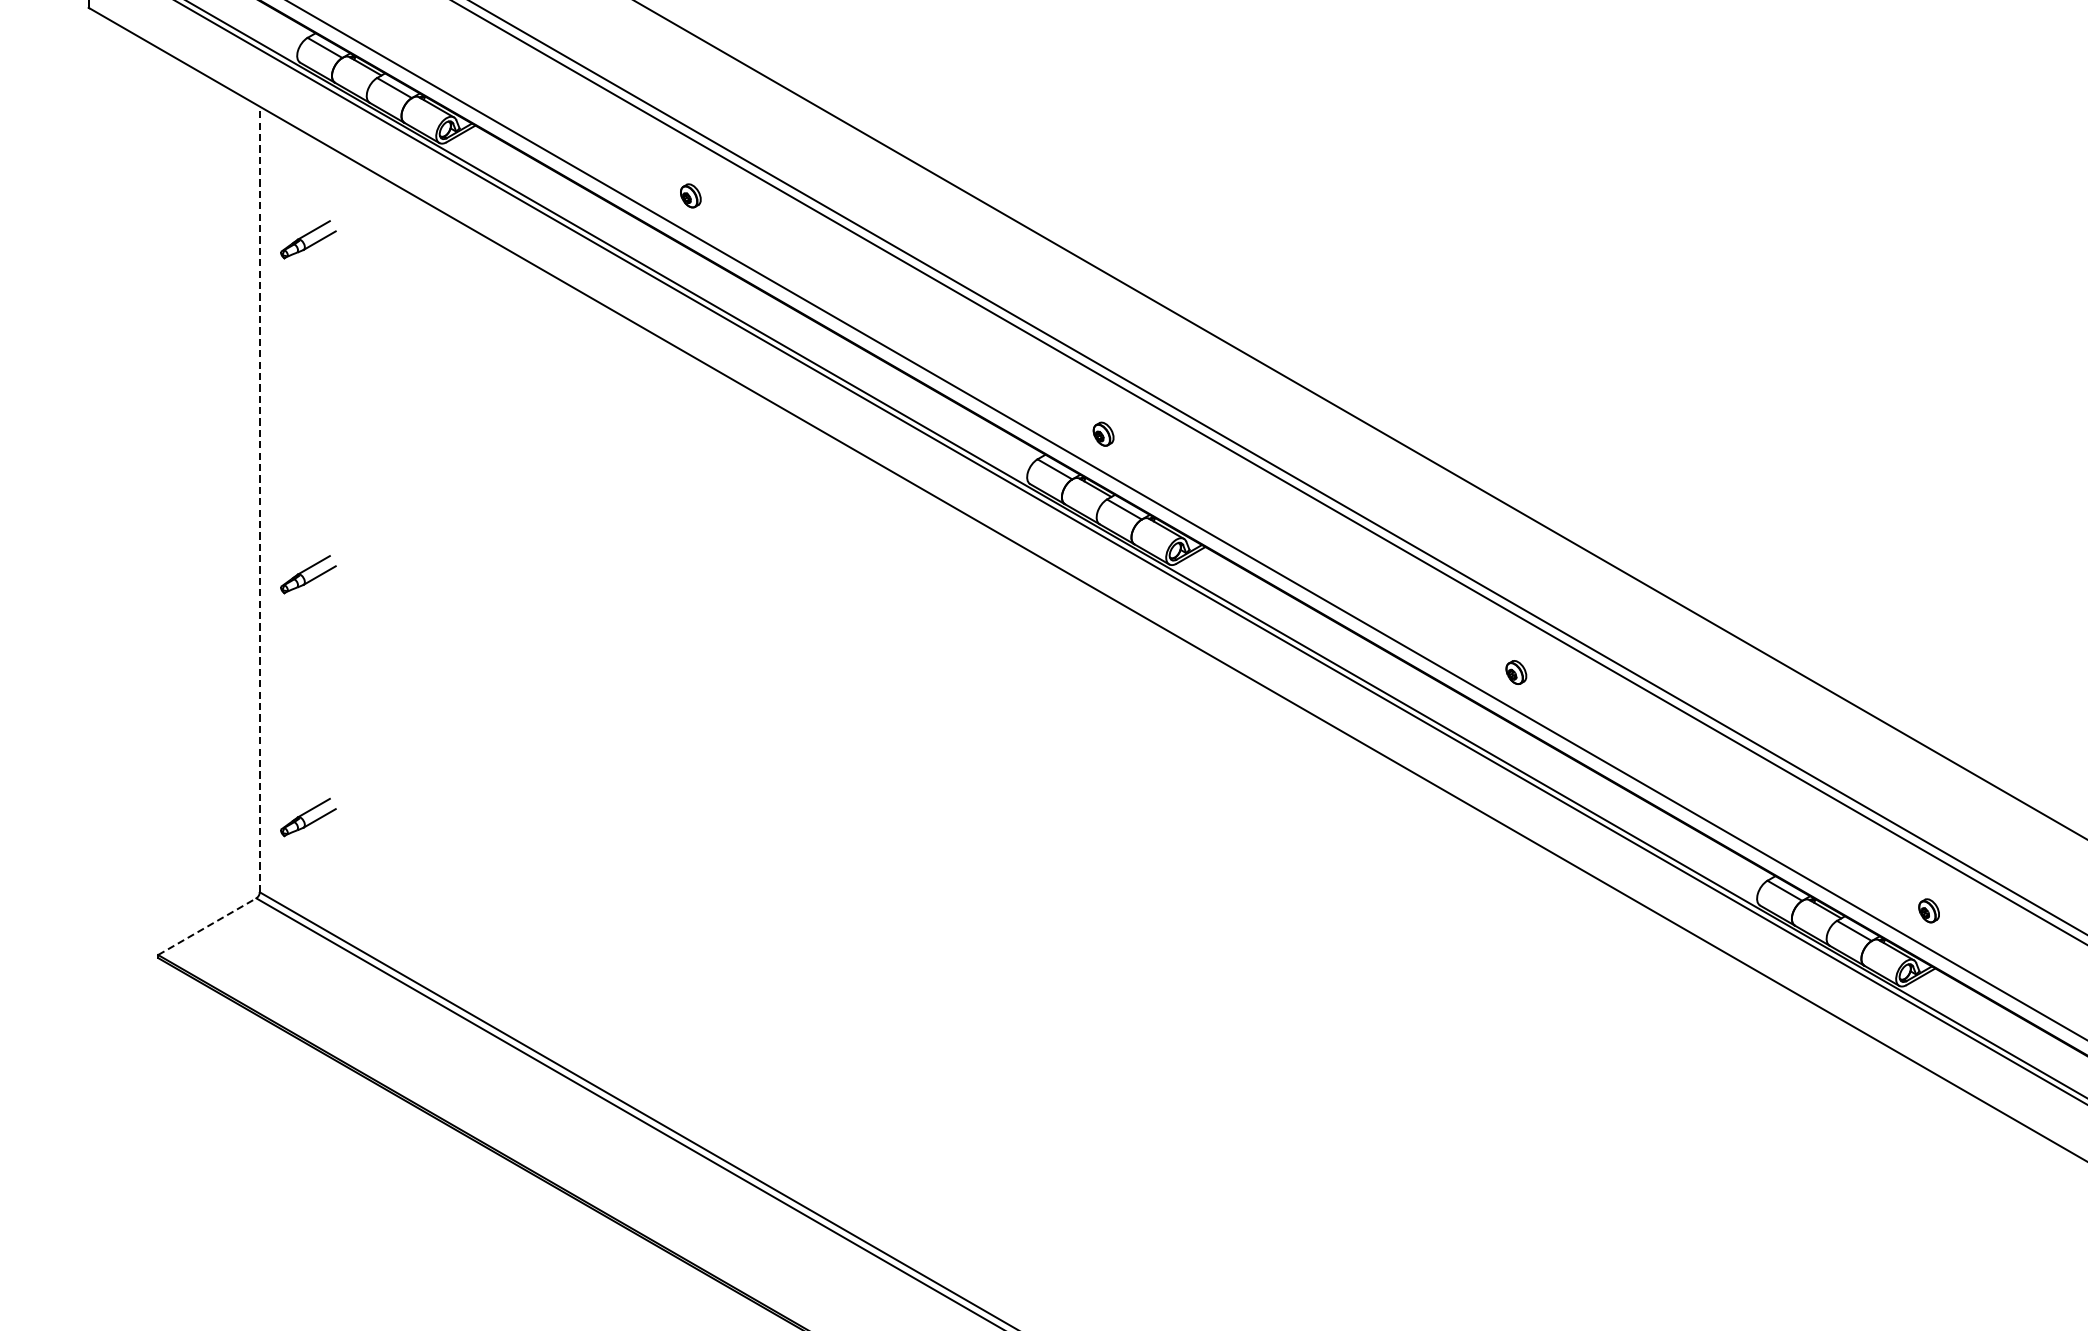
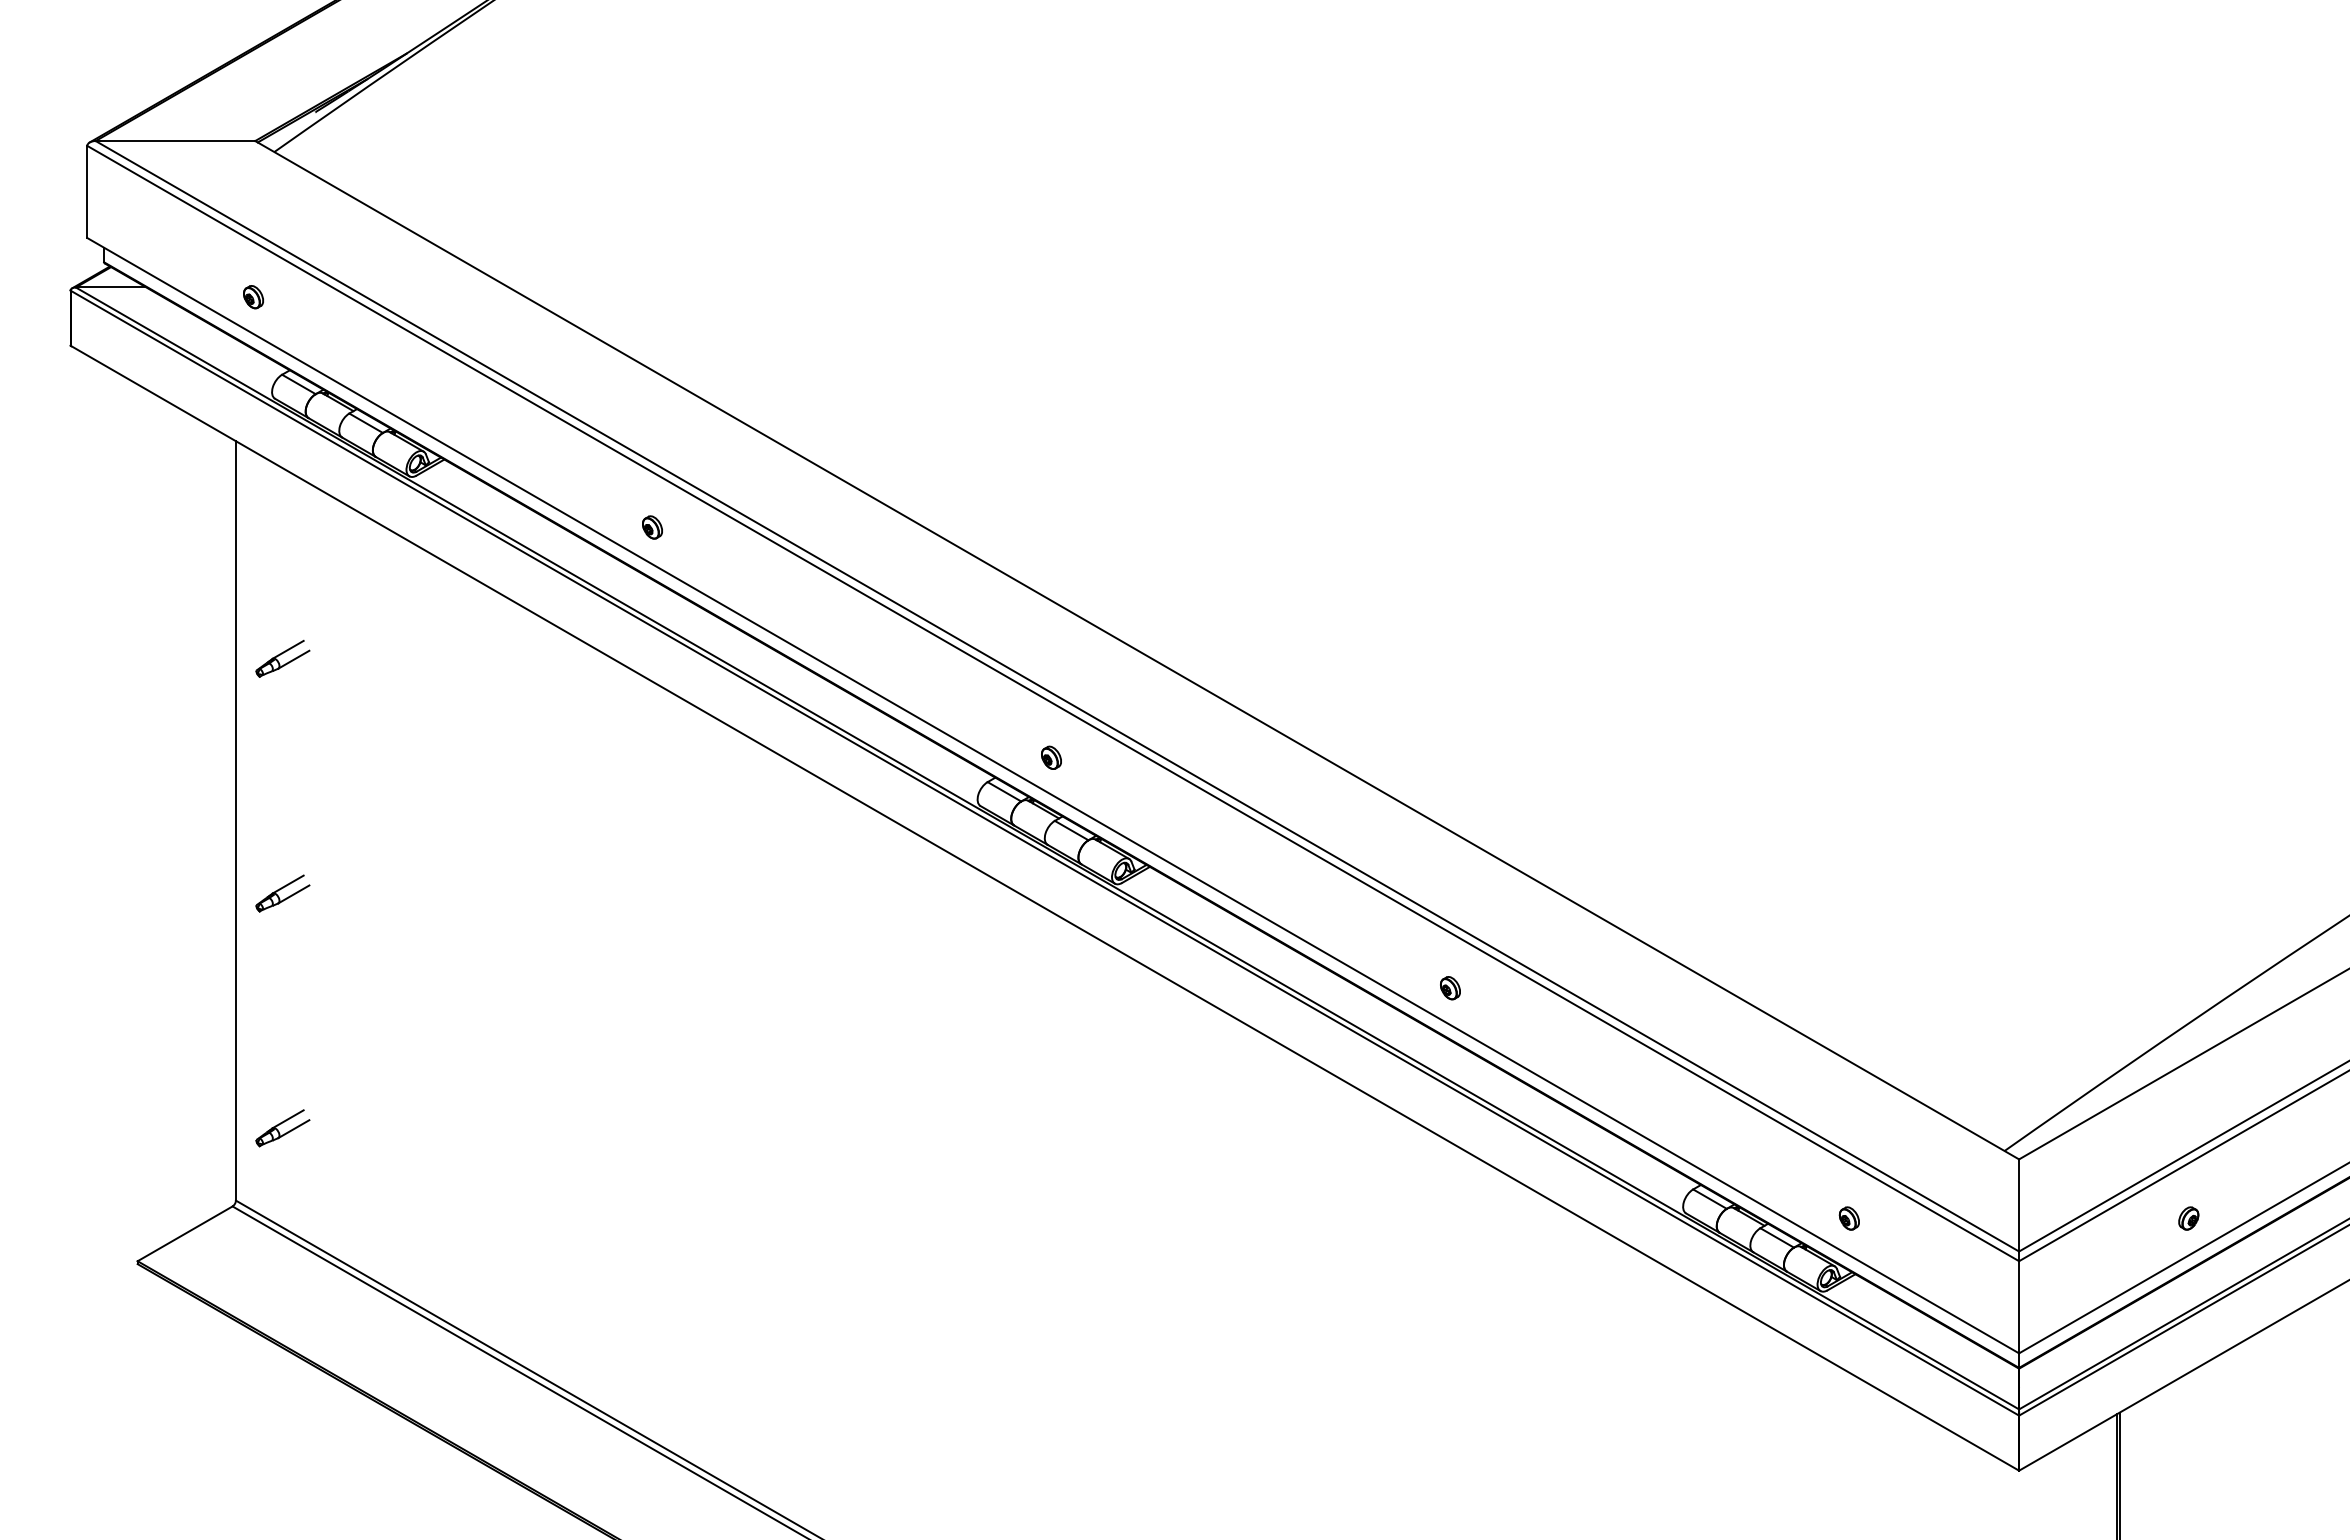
part: (307, 239) -> (282, 658), moved
line: (259, 499) -> (235, 820), dashed -> solid
line: (207, 926) -> (185, 1233), dashed -> solid

